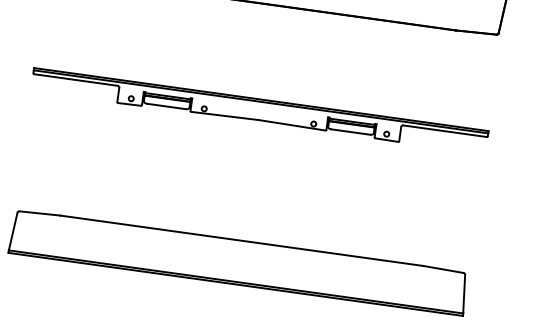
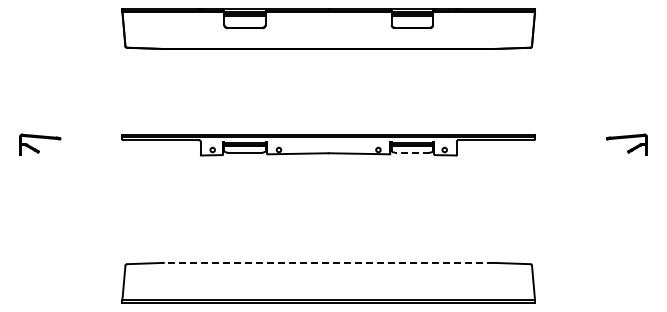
line: (349, 131) -> (411, 152), solid -> dashed
line: (241, 240) -> (328, 262), solid -> dashed

